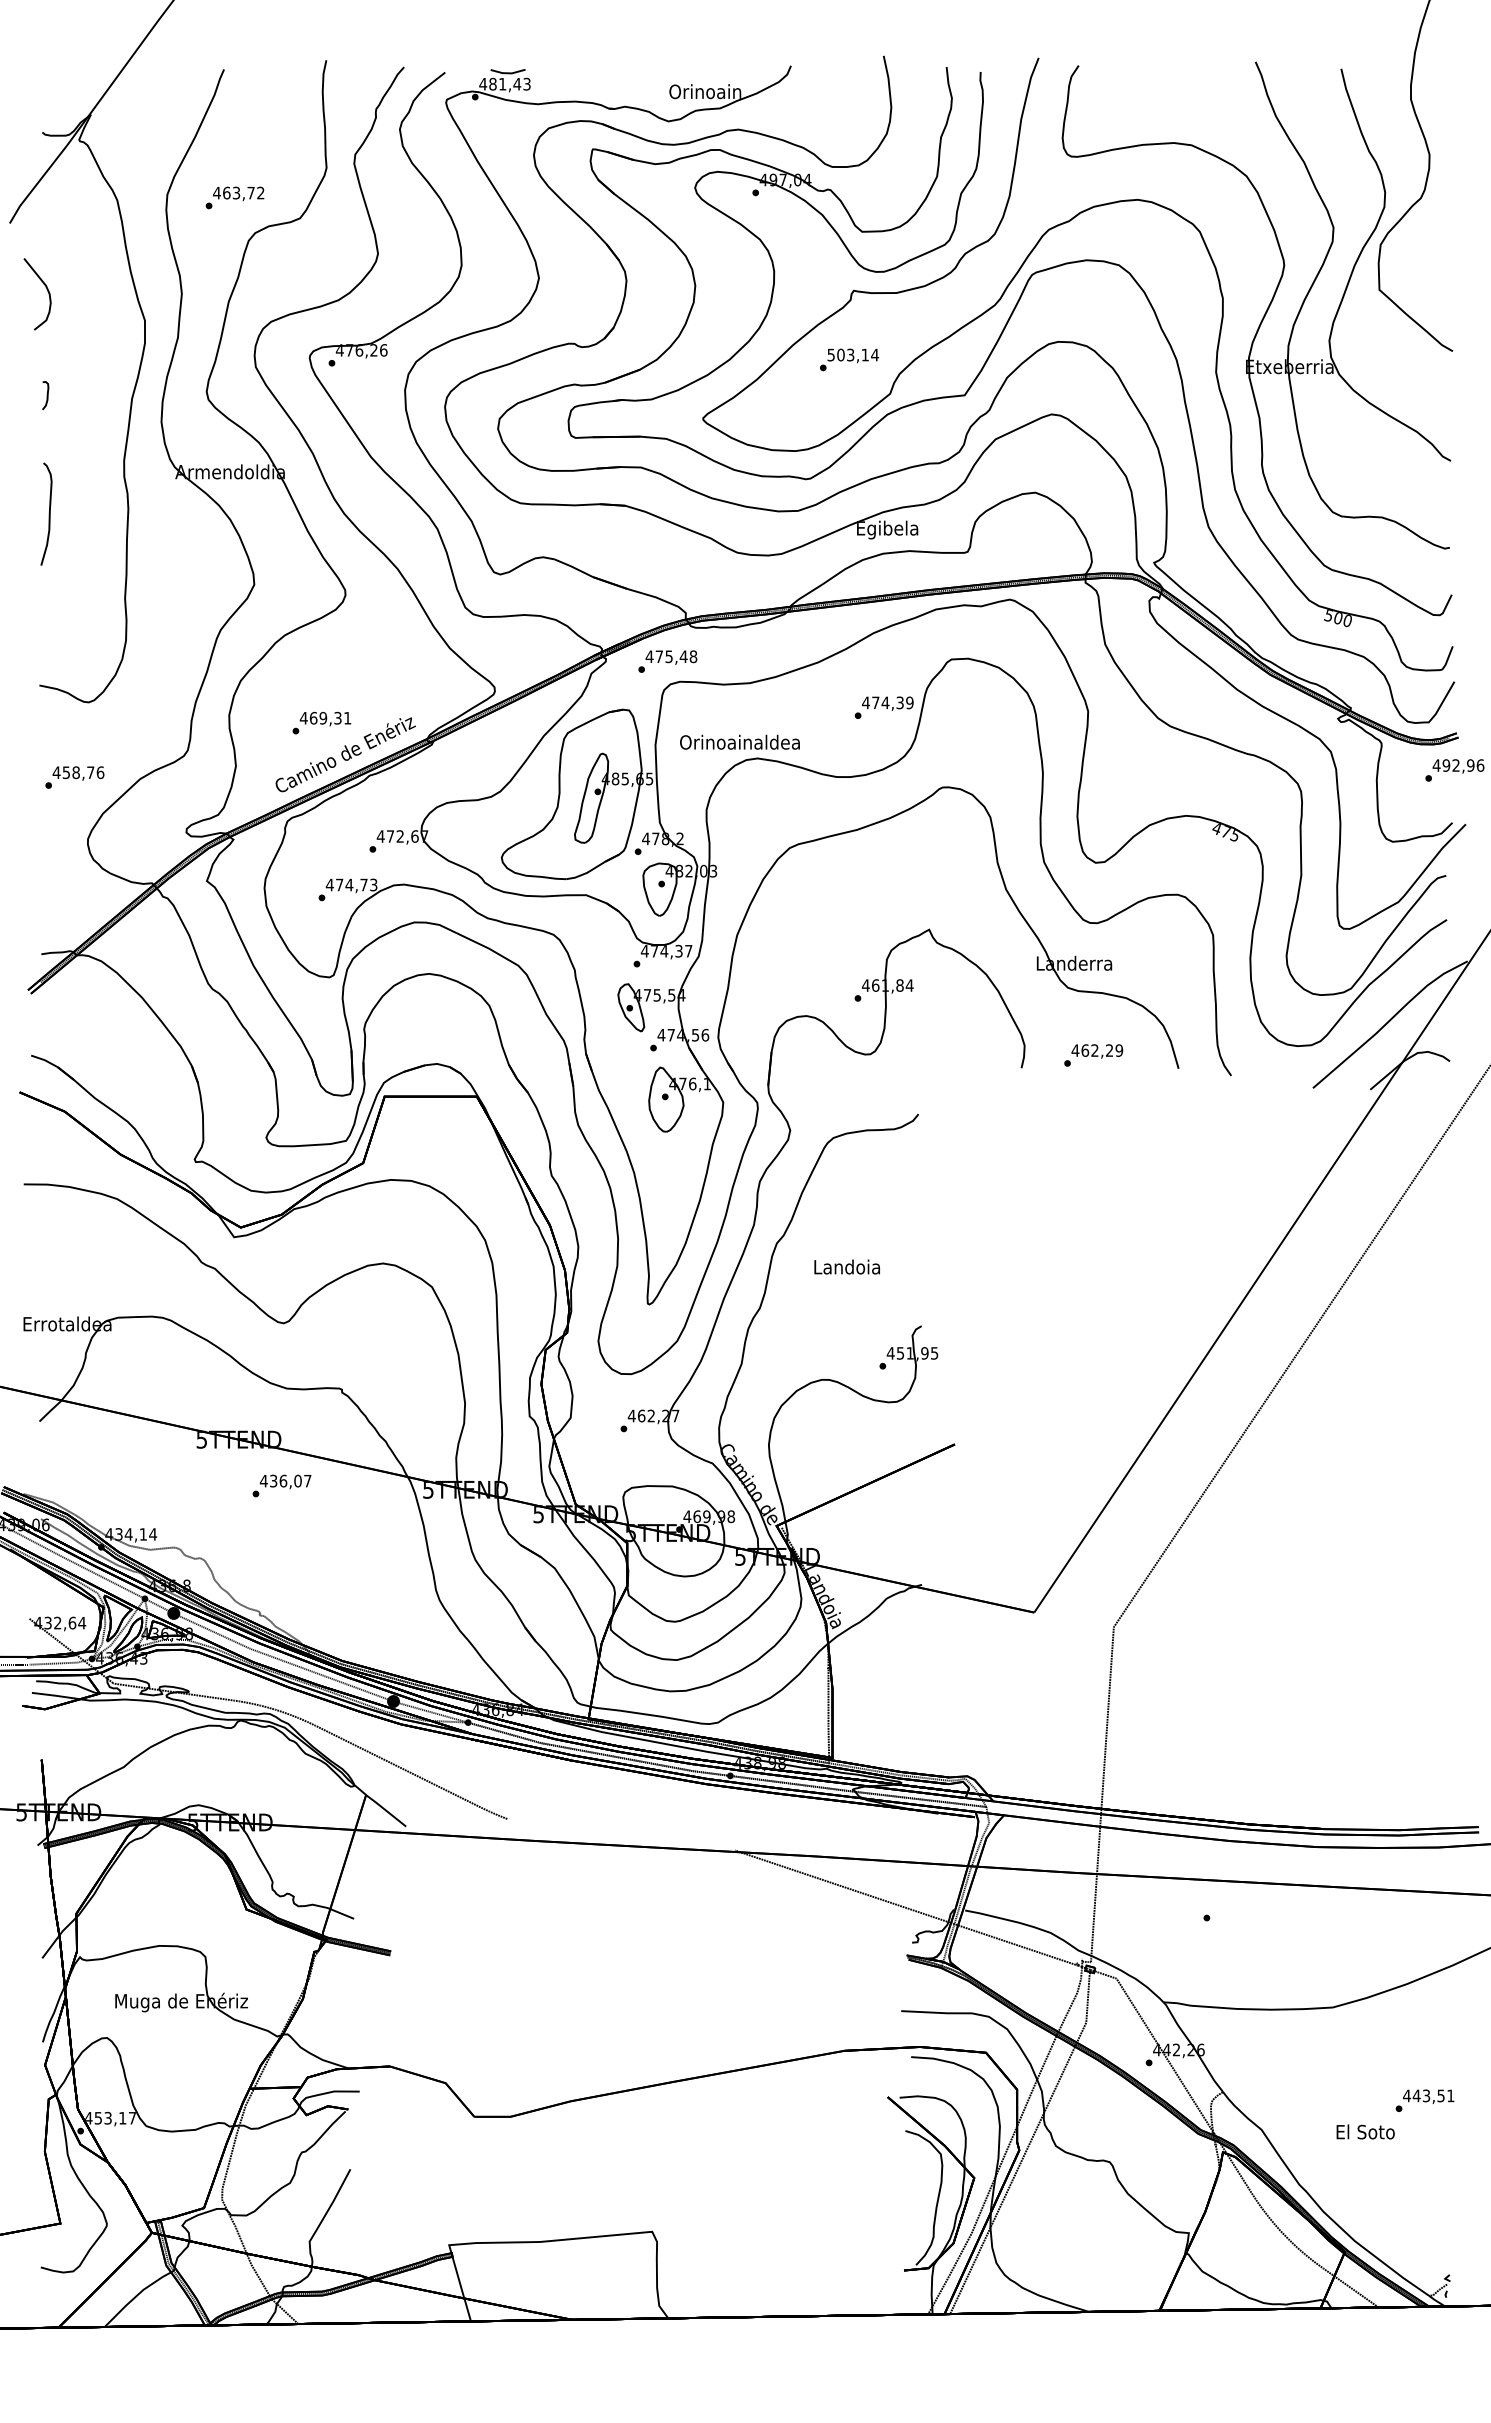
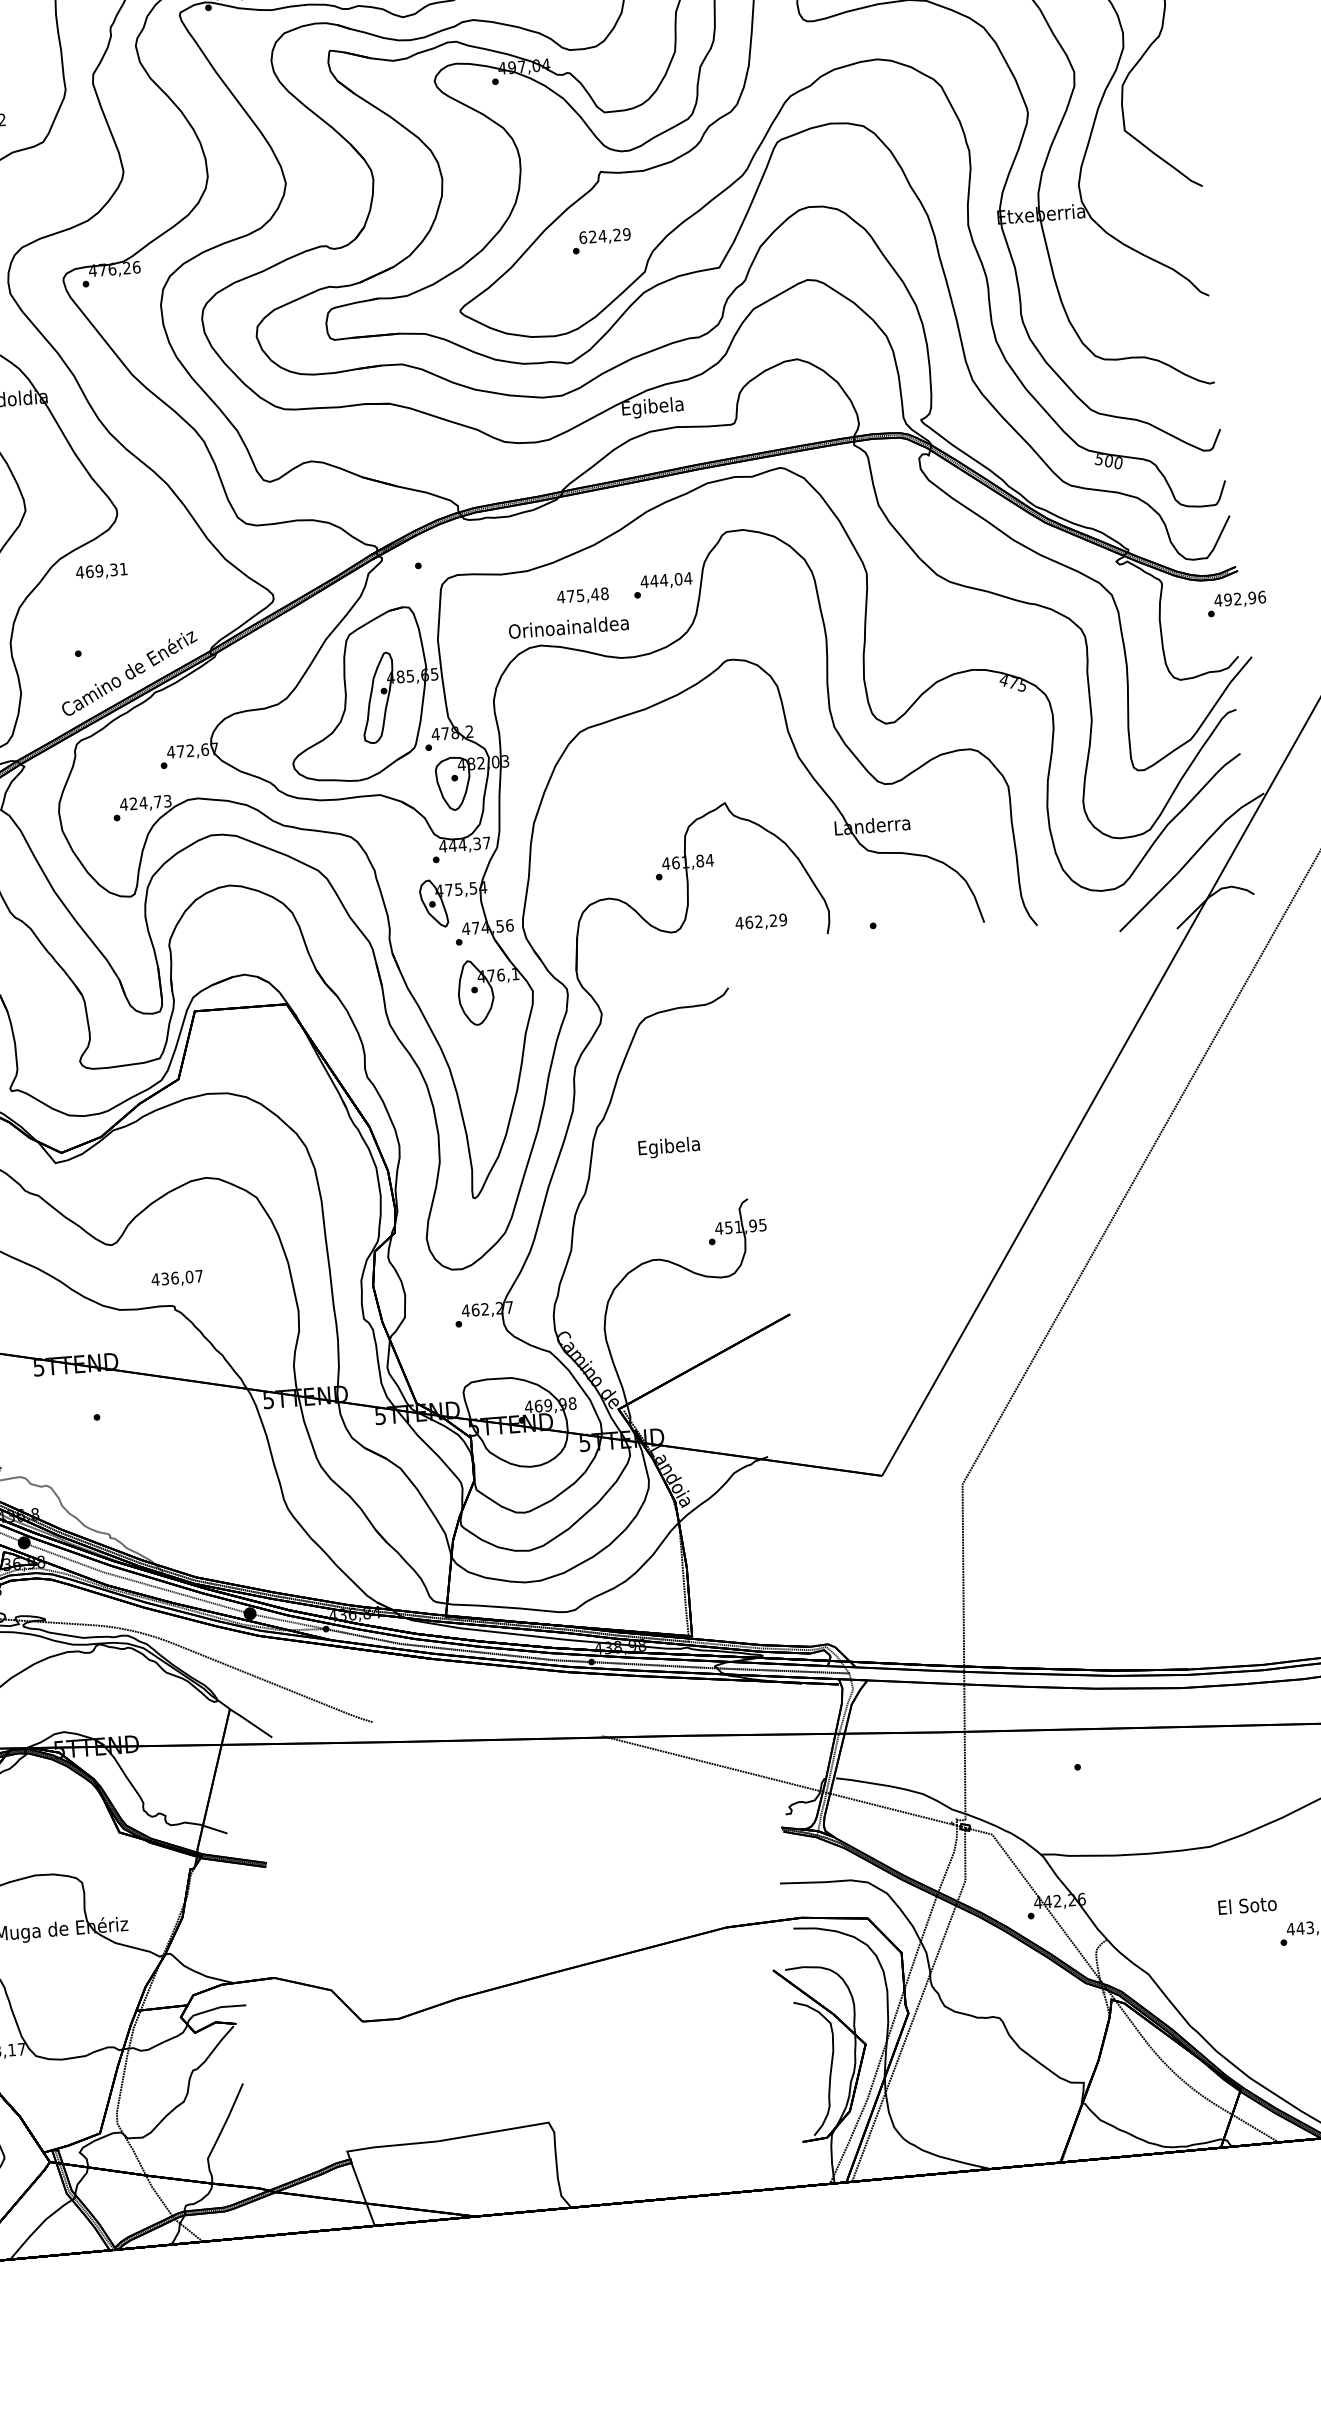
text: (853, 354) -> (605, 235), 503,14 -> 624,29
text: (671, 657) -> (582, 596), moved
text: (892, 702) -> (670, 579), 474,39 -> 444,04
text: (325, 718) -> (101, 571), moved
text: (739, 741) -> (568, 626), moved
text: (339, 884) -> (133, 803), 474,73 -> 424,73
text: (654, 951) -> (452, 845), 474,37 -> 444,37
text: (1097, 1051) -> (761, 922), moved
text: (847, 1268) -> (669, 1147), Landoia -> Egibela
text: (285, 1481) -> (177, 1278), moved
text: (1365, 2131) -> (1247, 1905), moved

